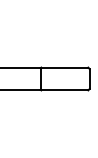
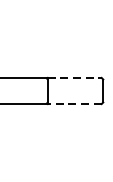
line: (64, 67) -> (74, 77), solid -> dashed
line: (64, 90) -> (74, 104), solid -> dashed

